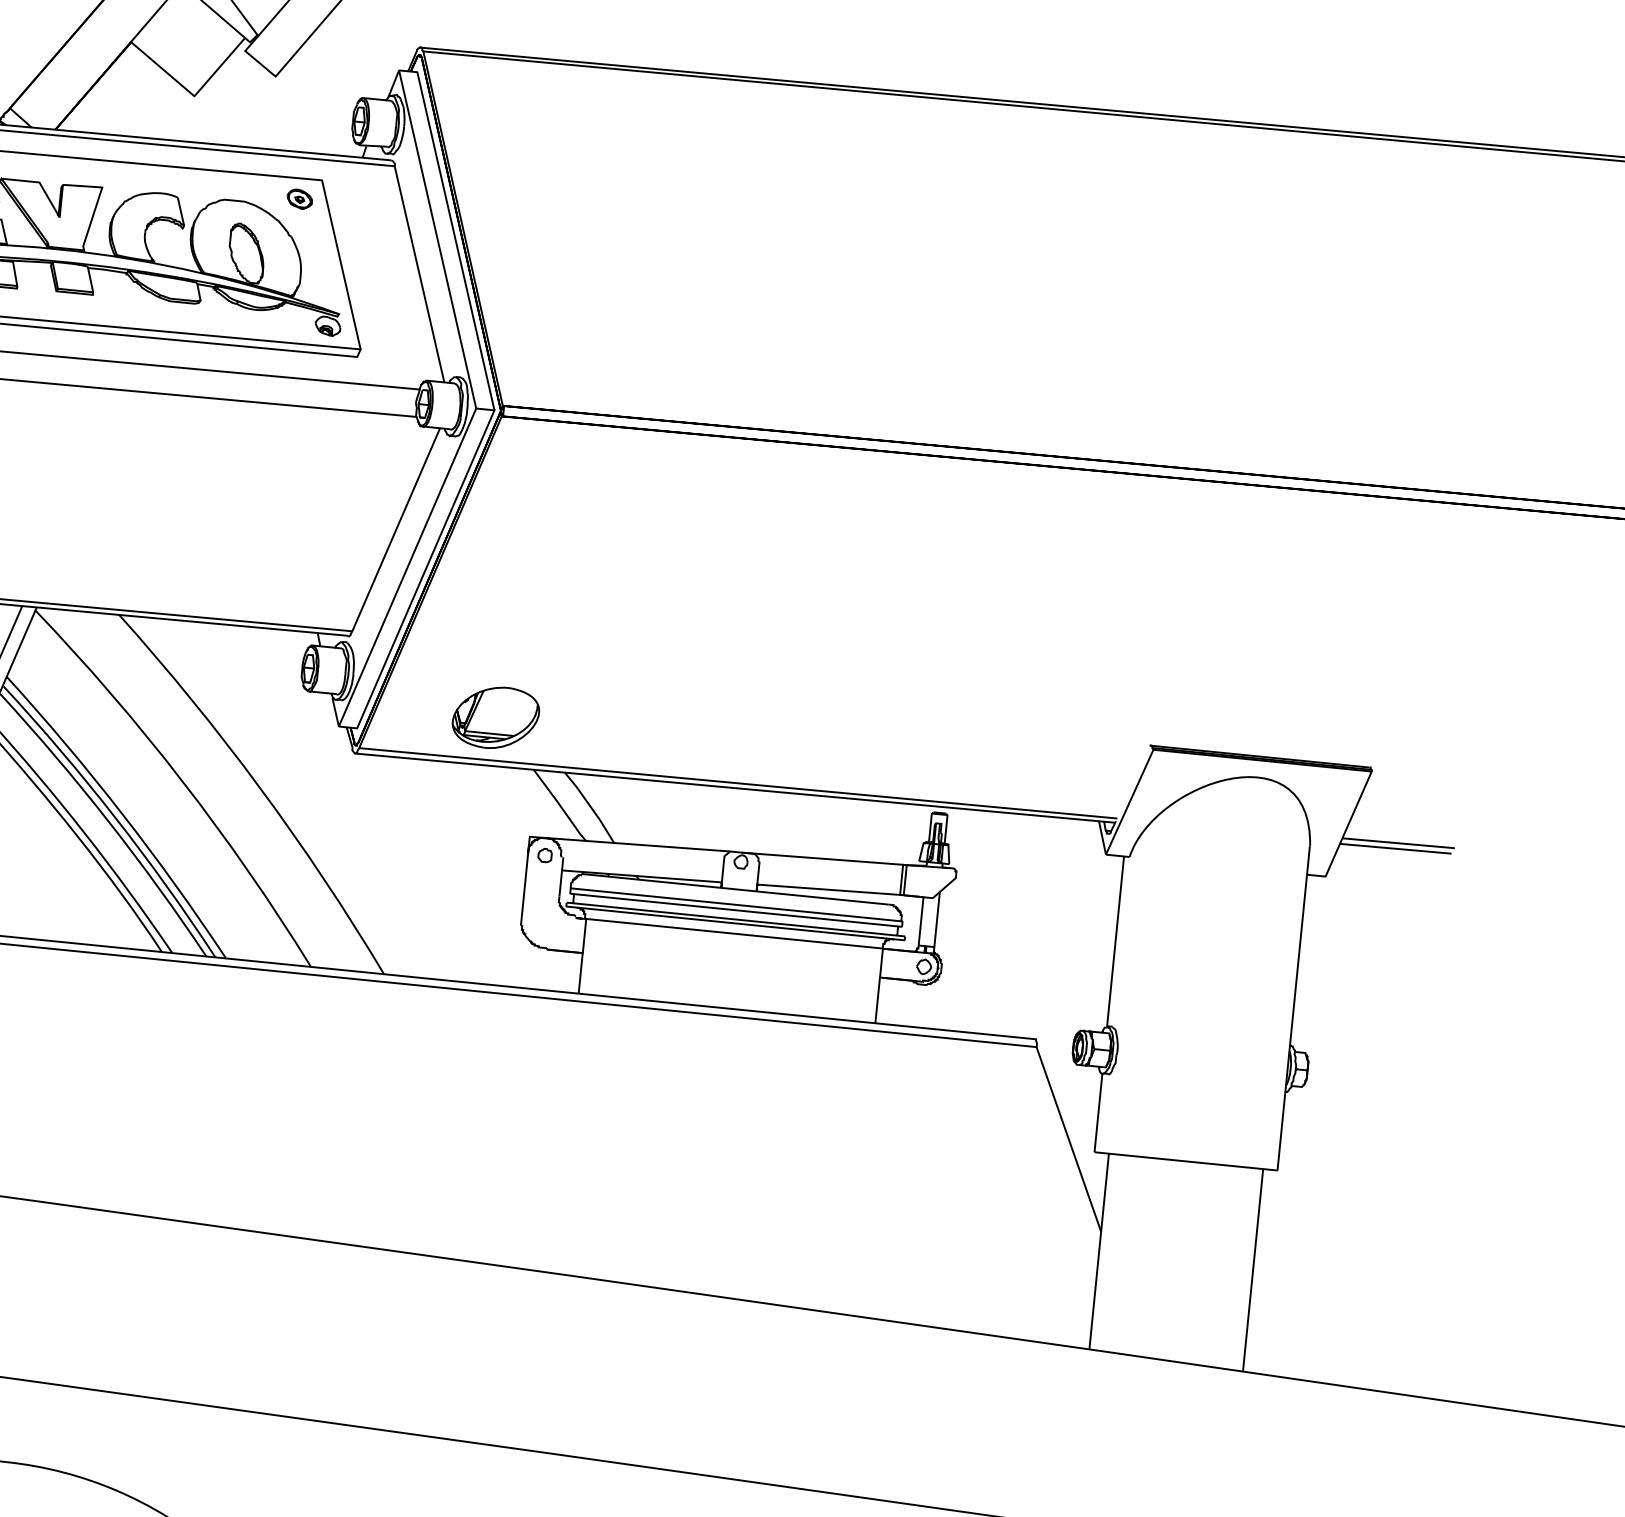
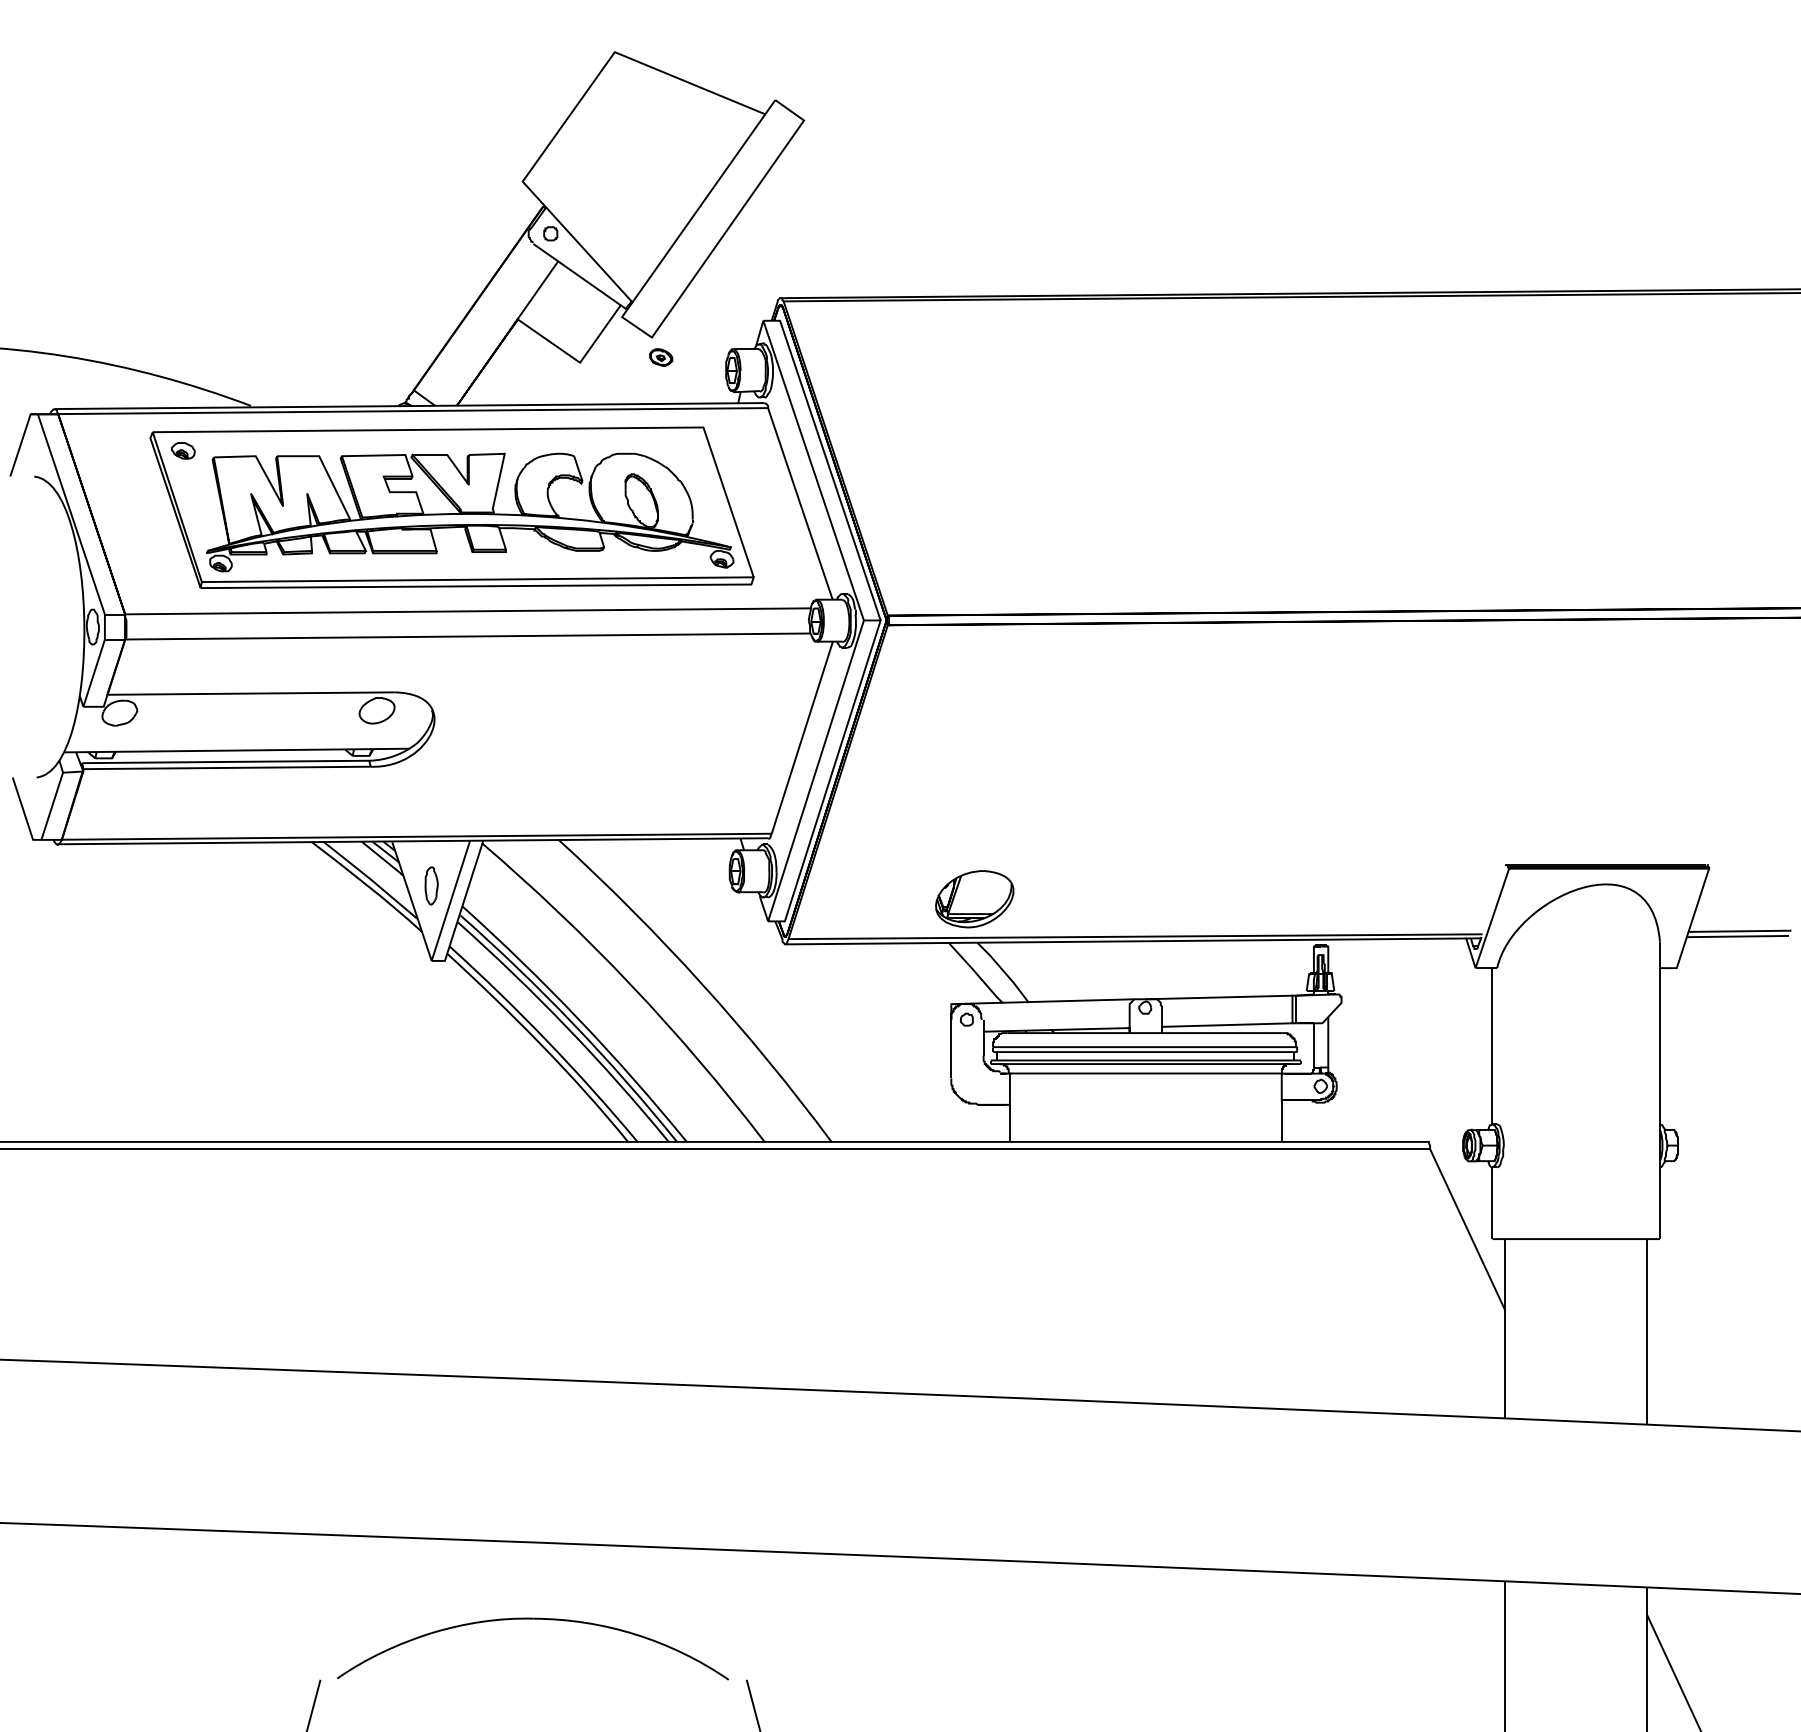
part: (299, 199) -> (660, 357), moved
part: (495, 718) -> (974, 899), moved

